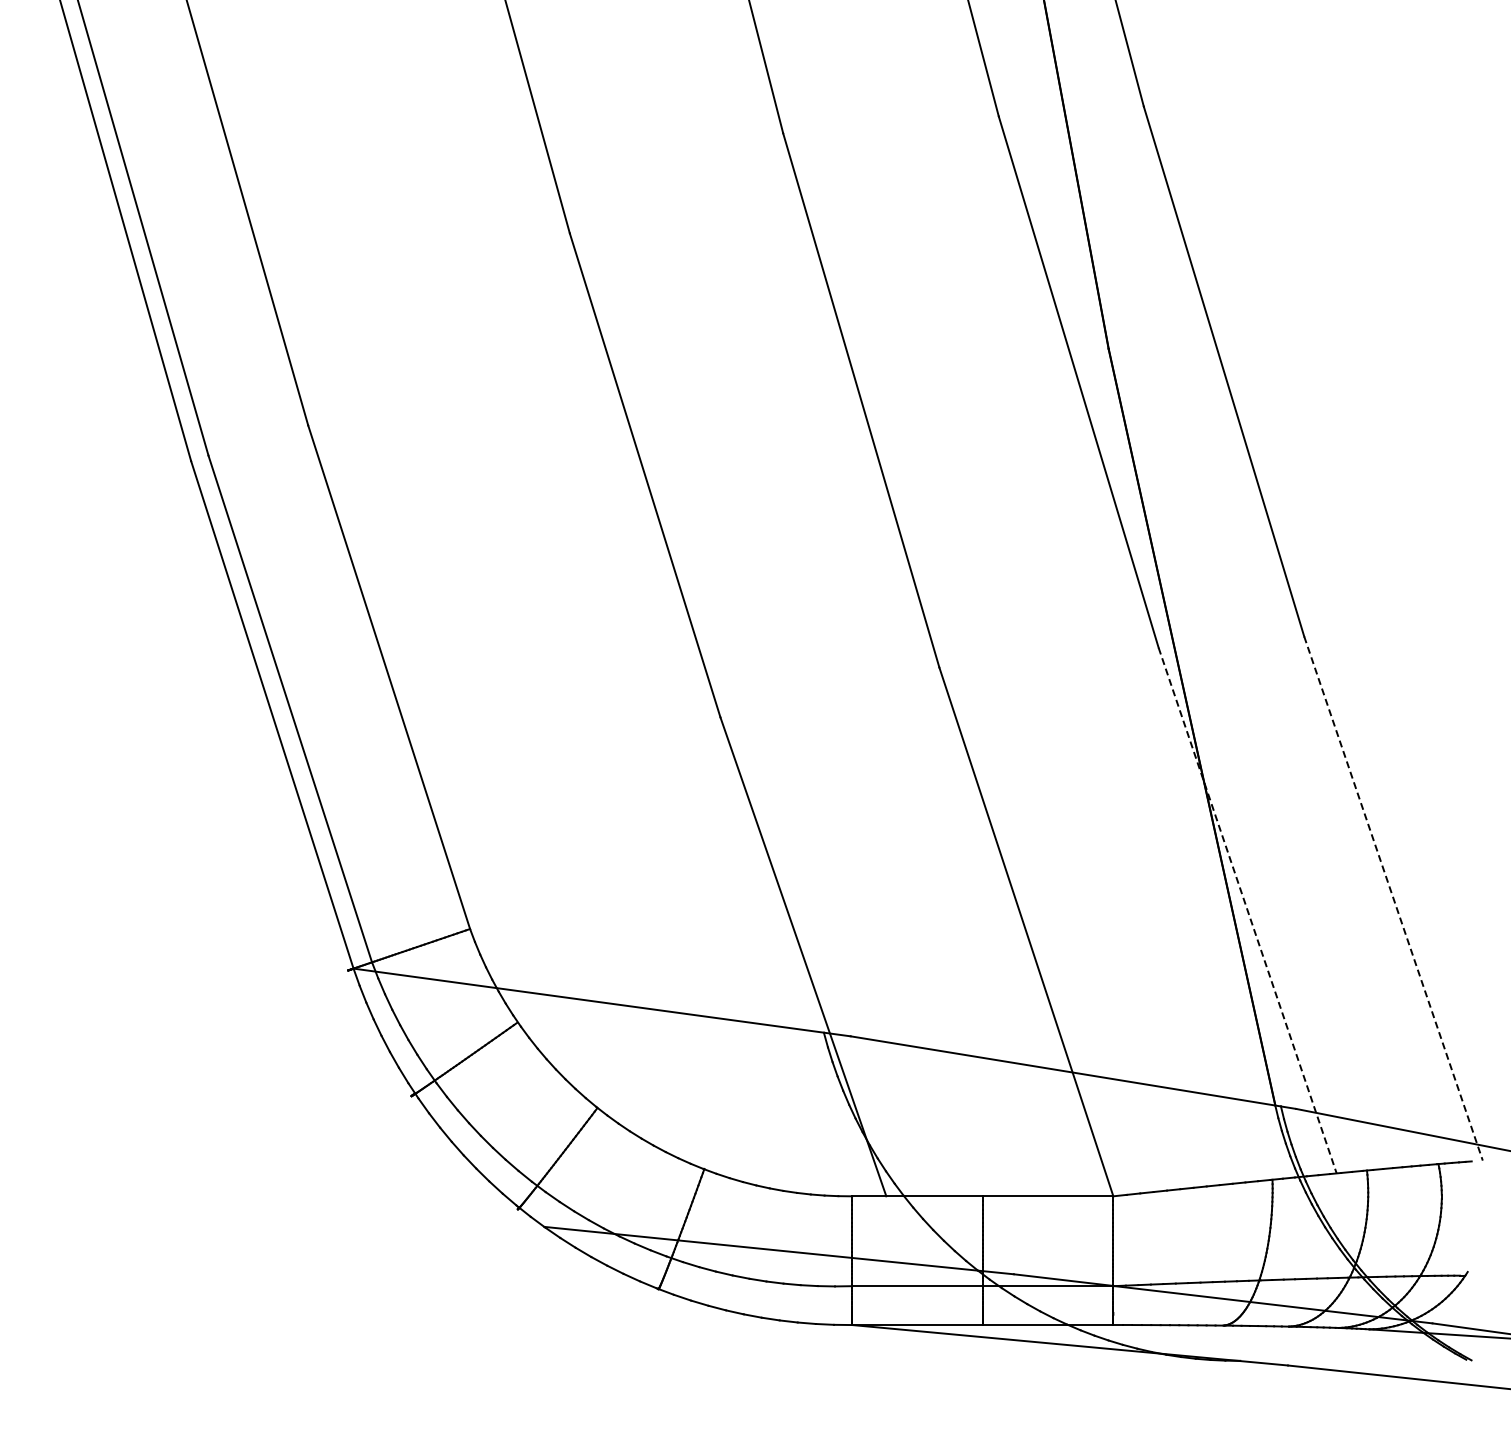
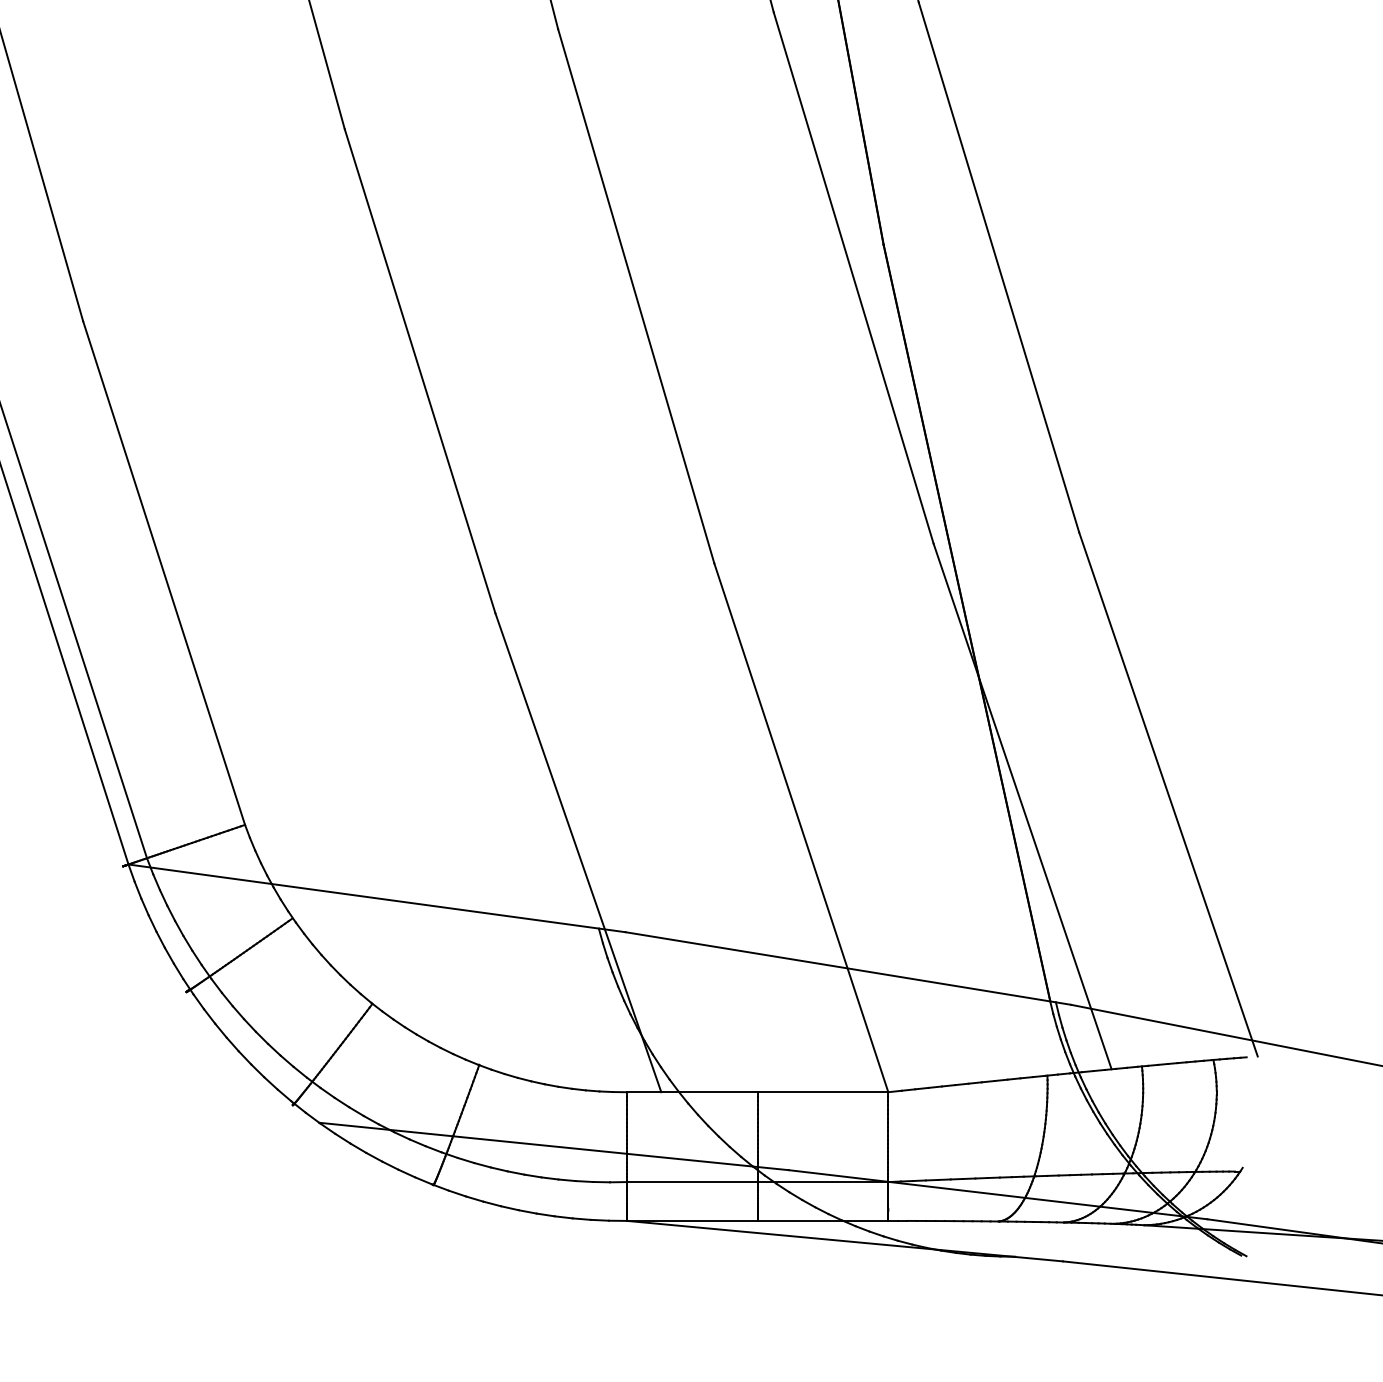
line: (1393, 898) -> (1168, 794), dashed -> solid
line: (1247, 911) -> (1022, 807), dashed -> solid

